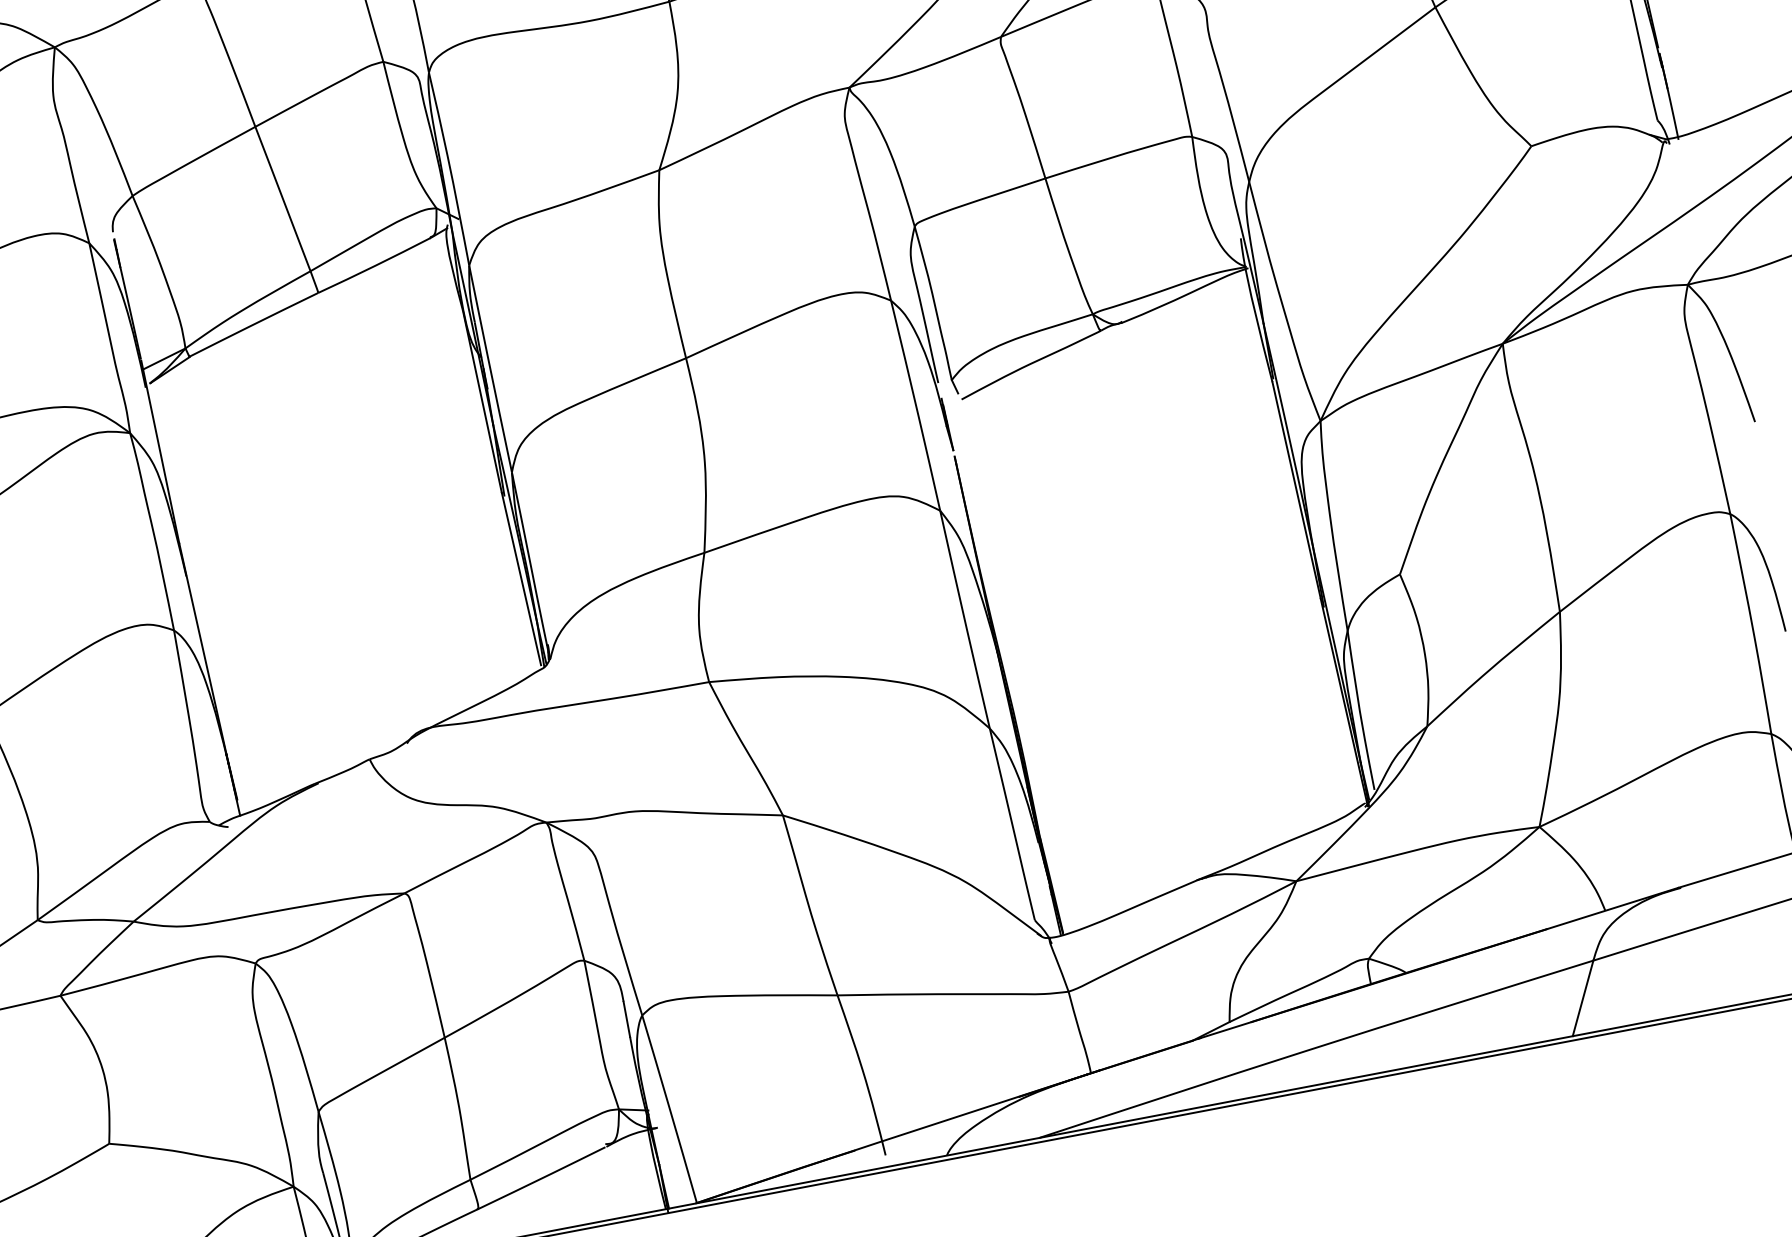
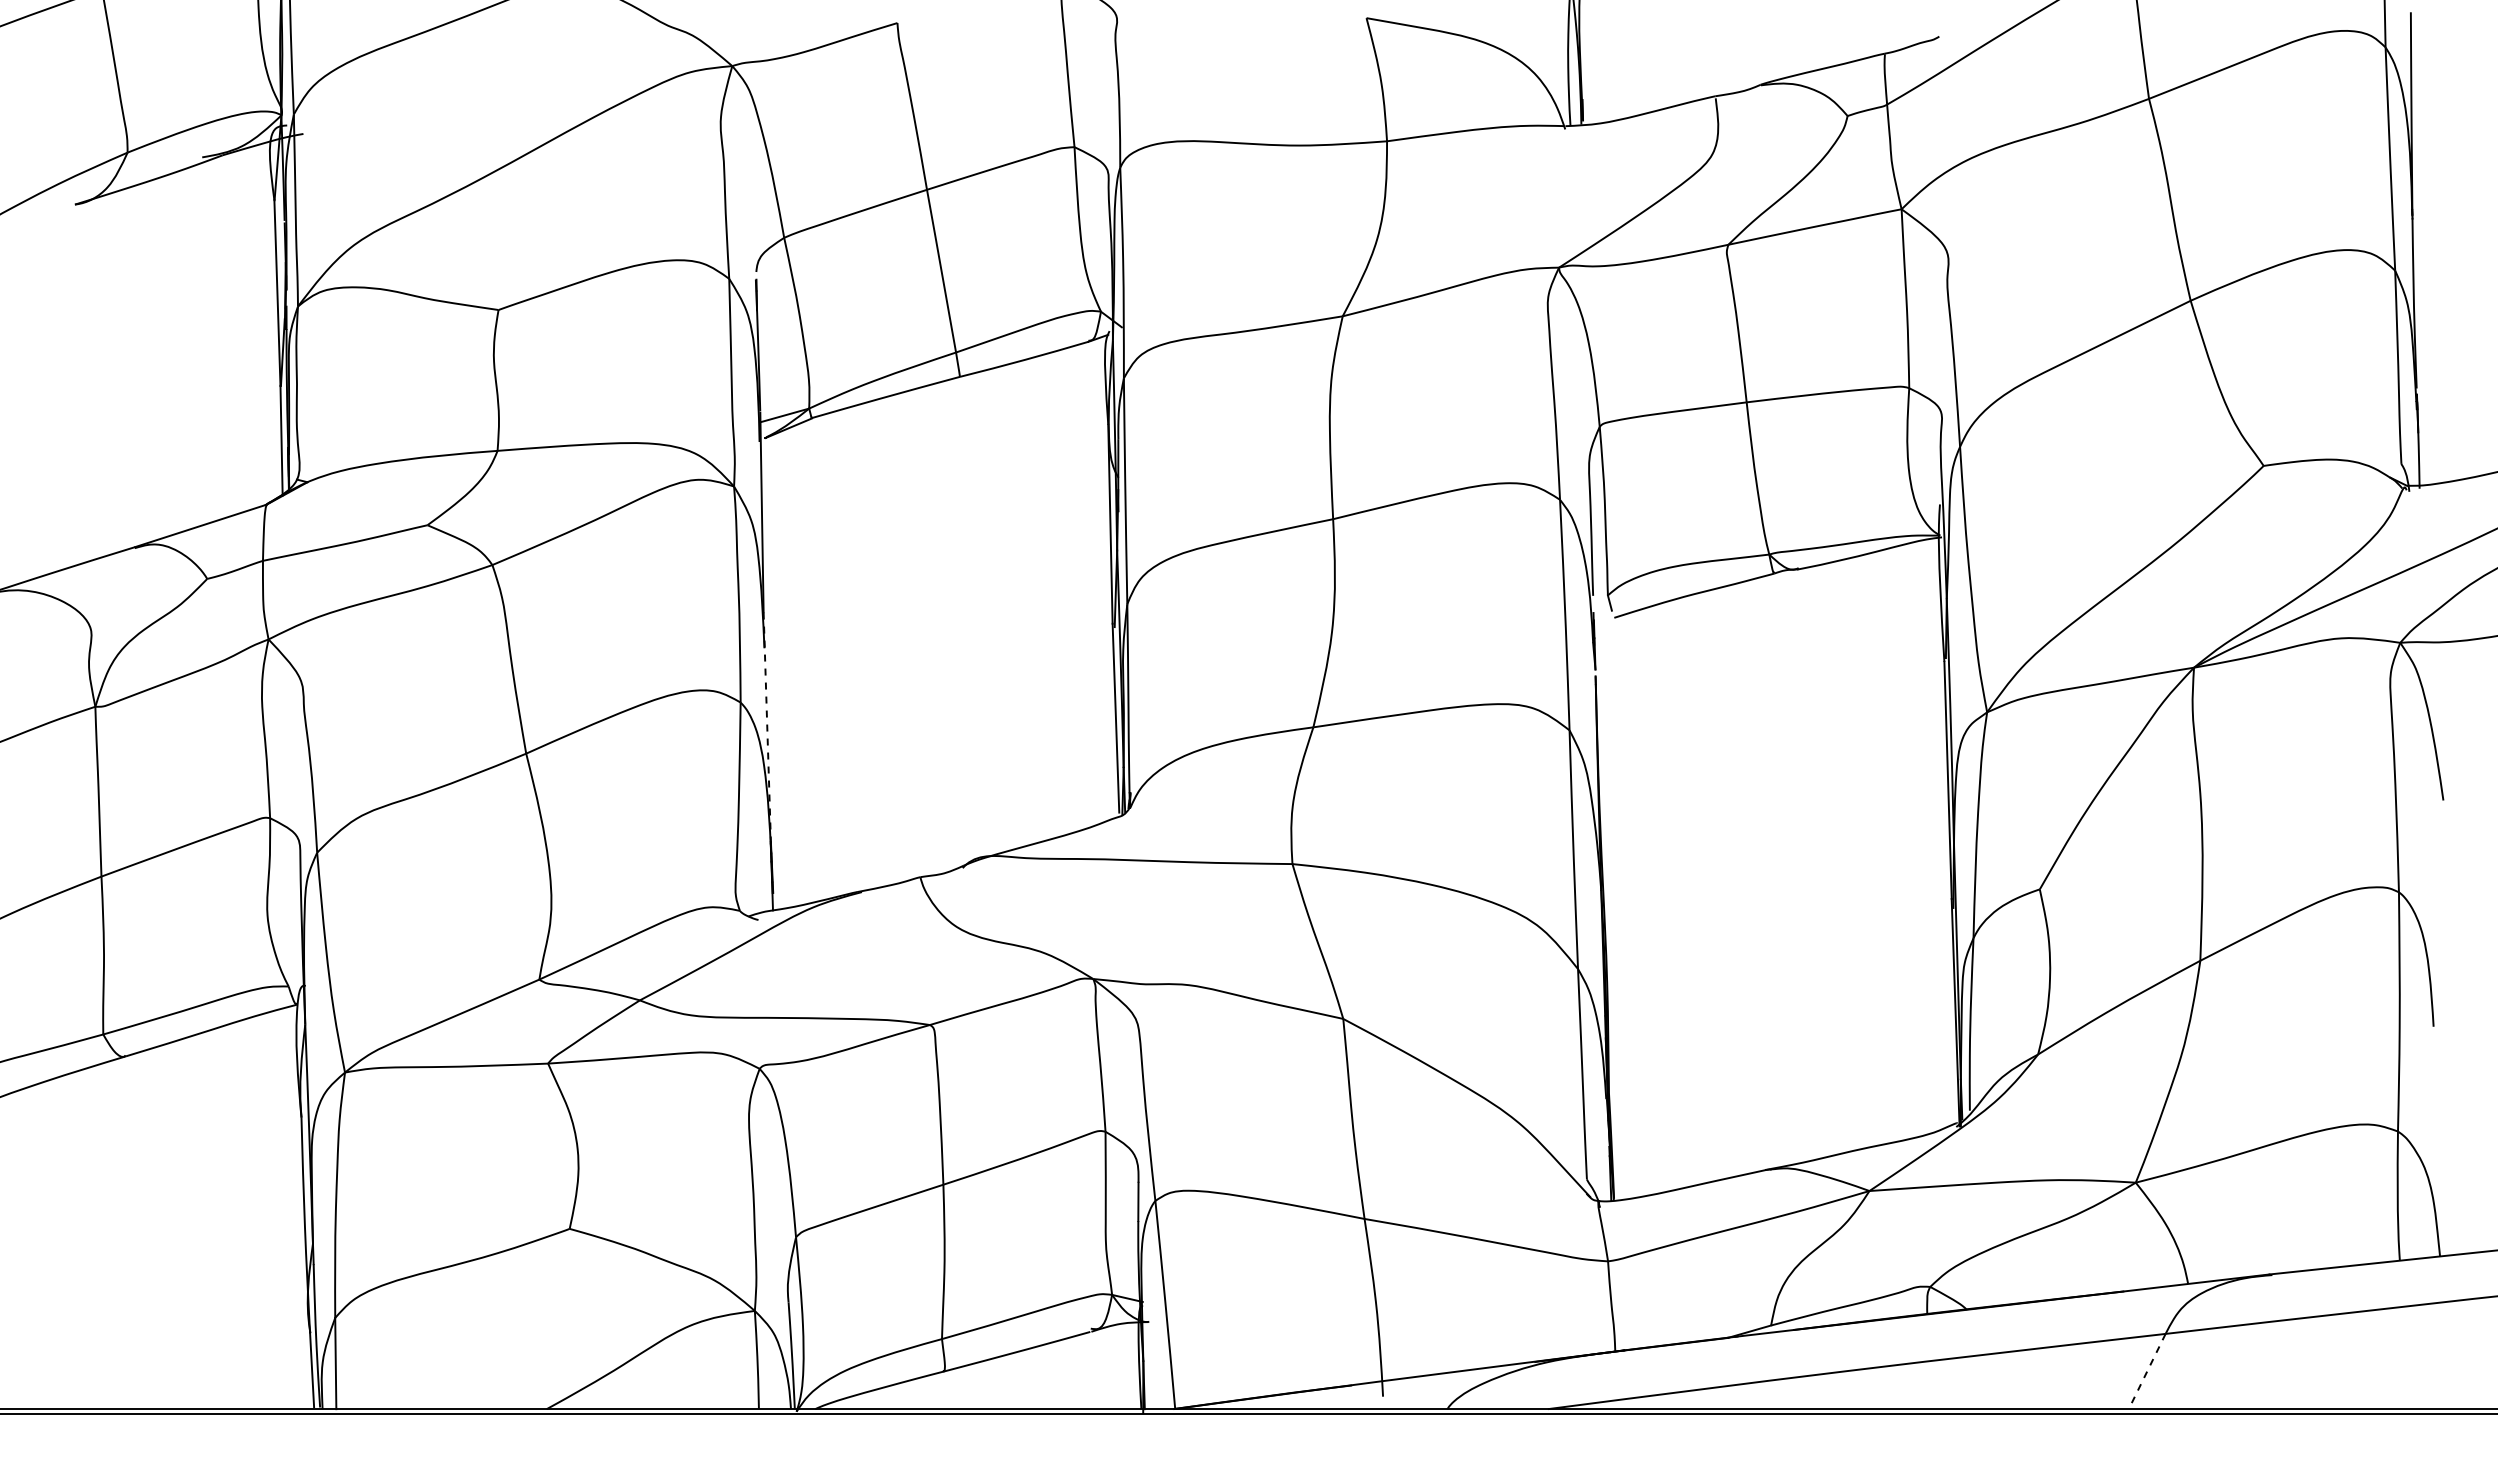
line: (203, 648) -> (767, 727), solid -> dashed
line: (1583, 998) -> (2147, 1371), solid -> dashed

